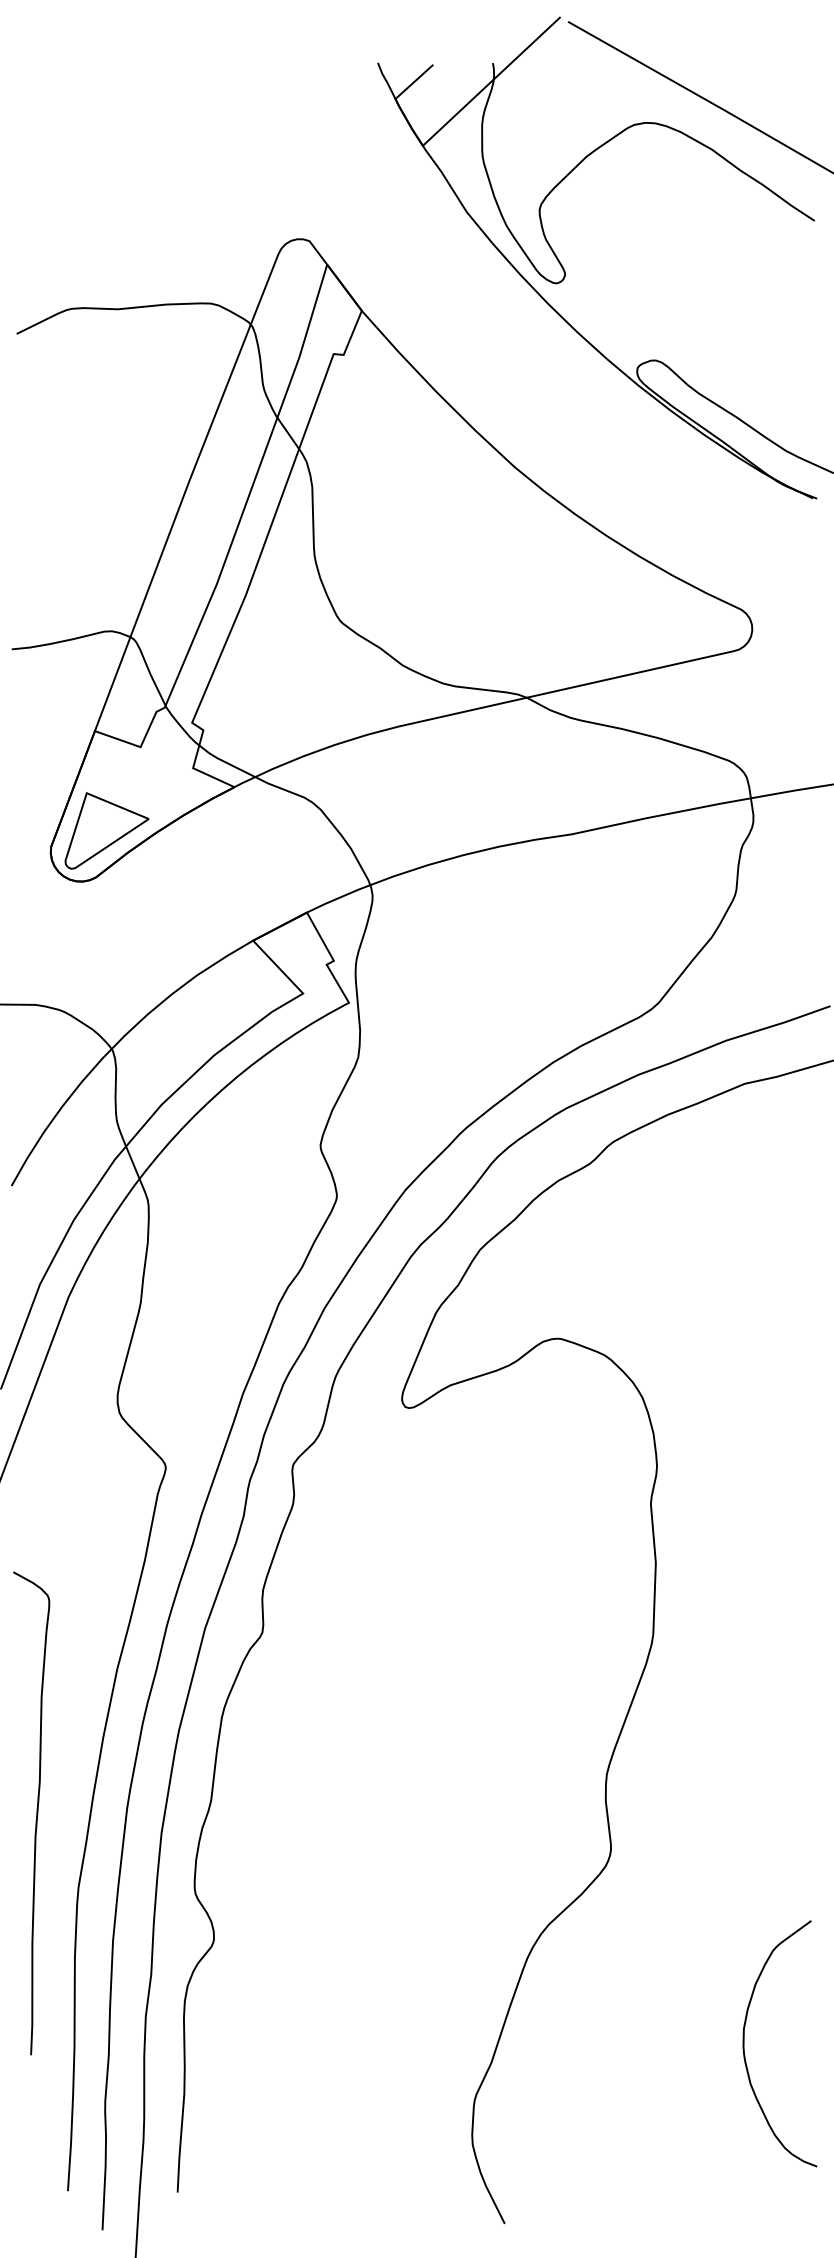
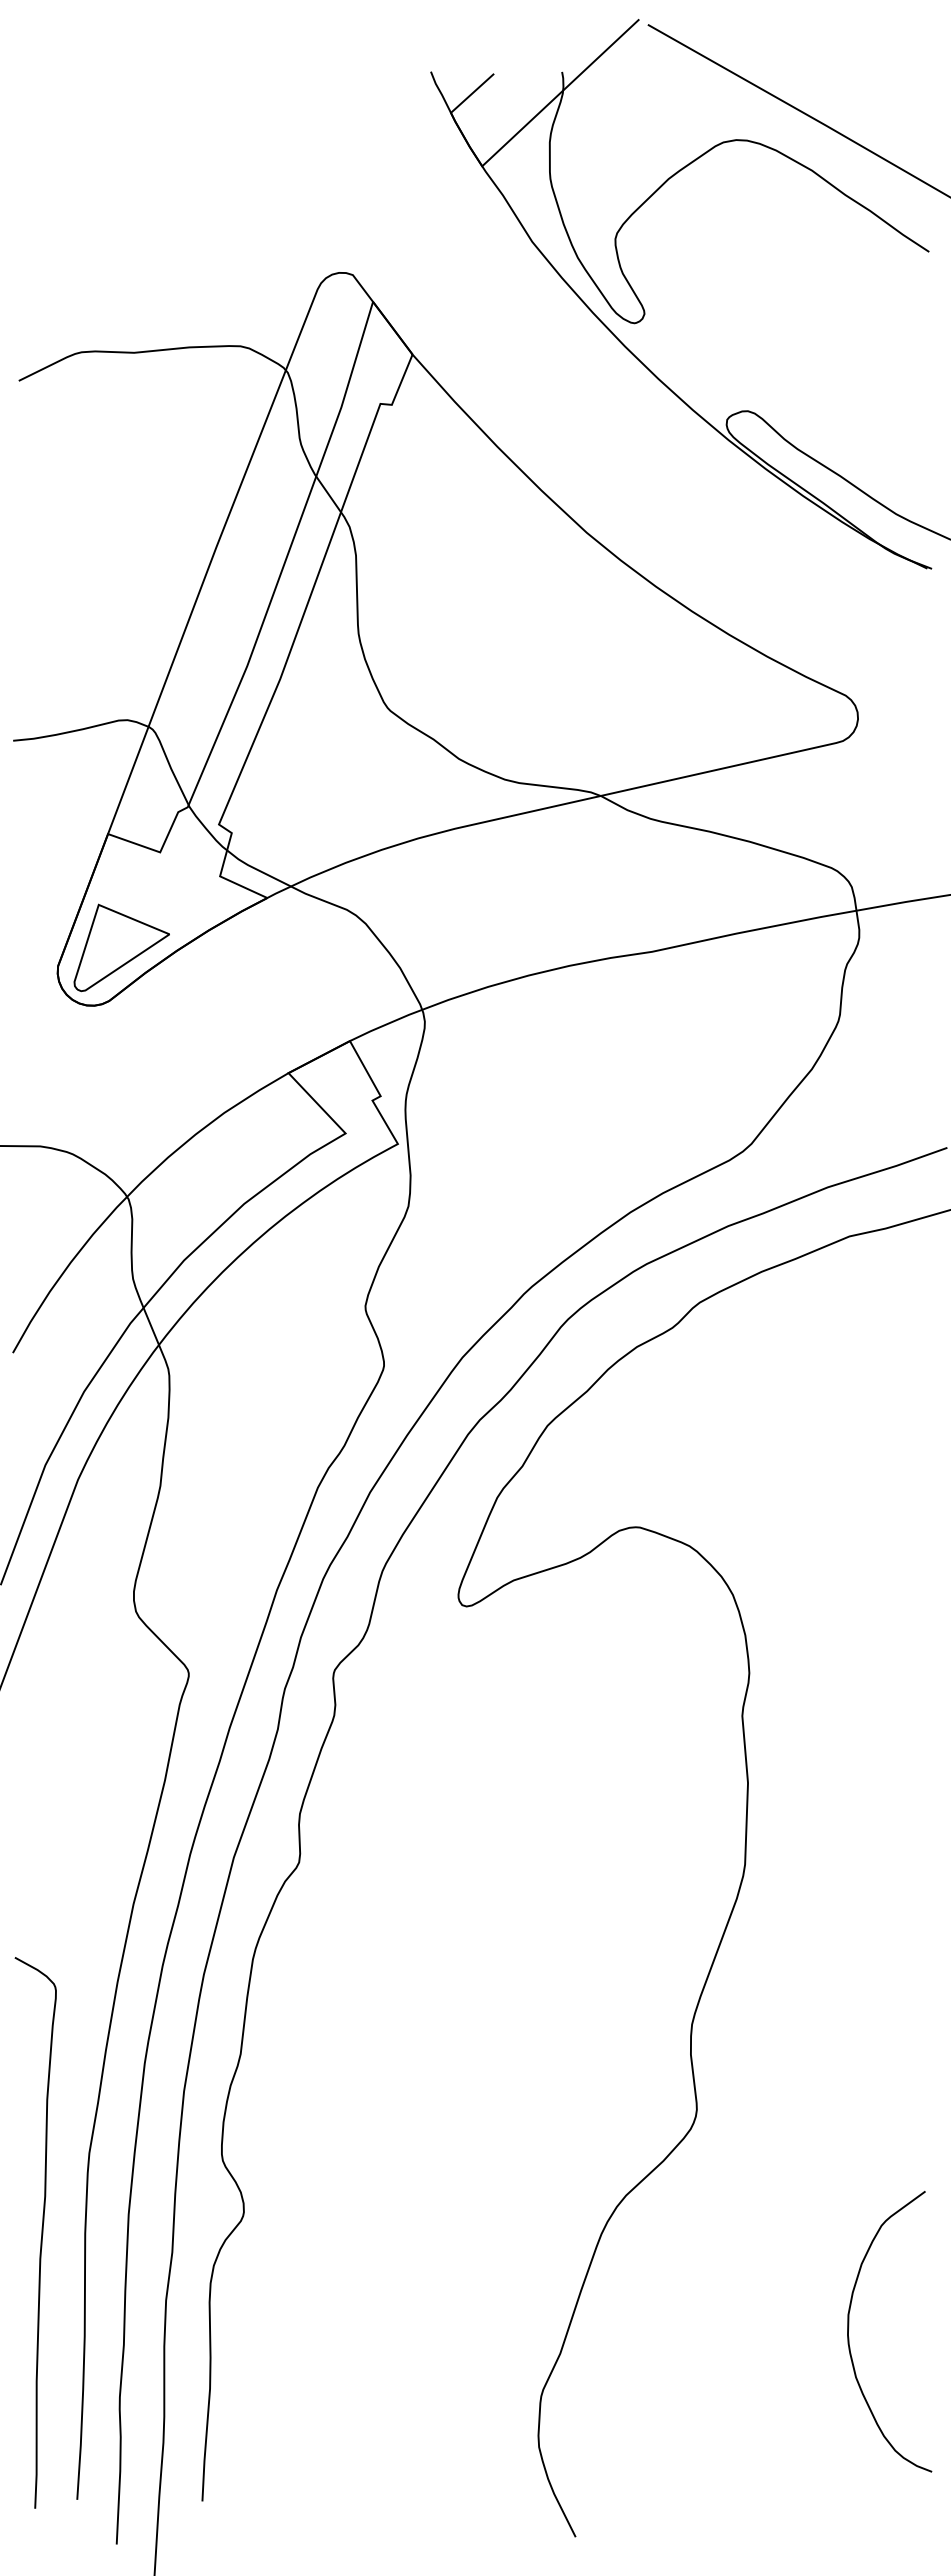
curve: (36, 1813) -> (41, 2232), moved

